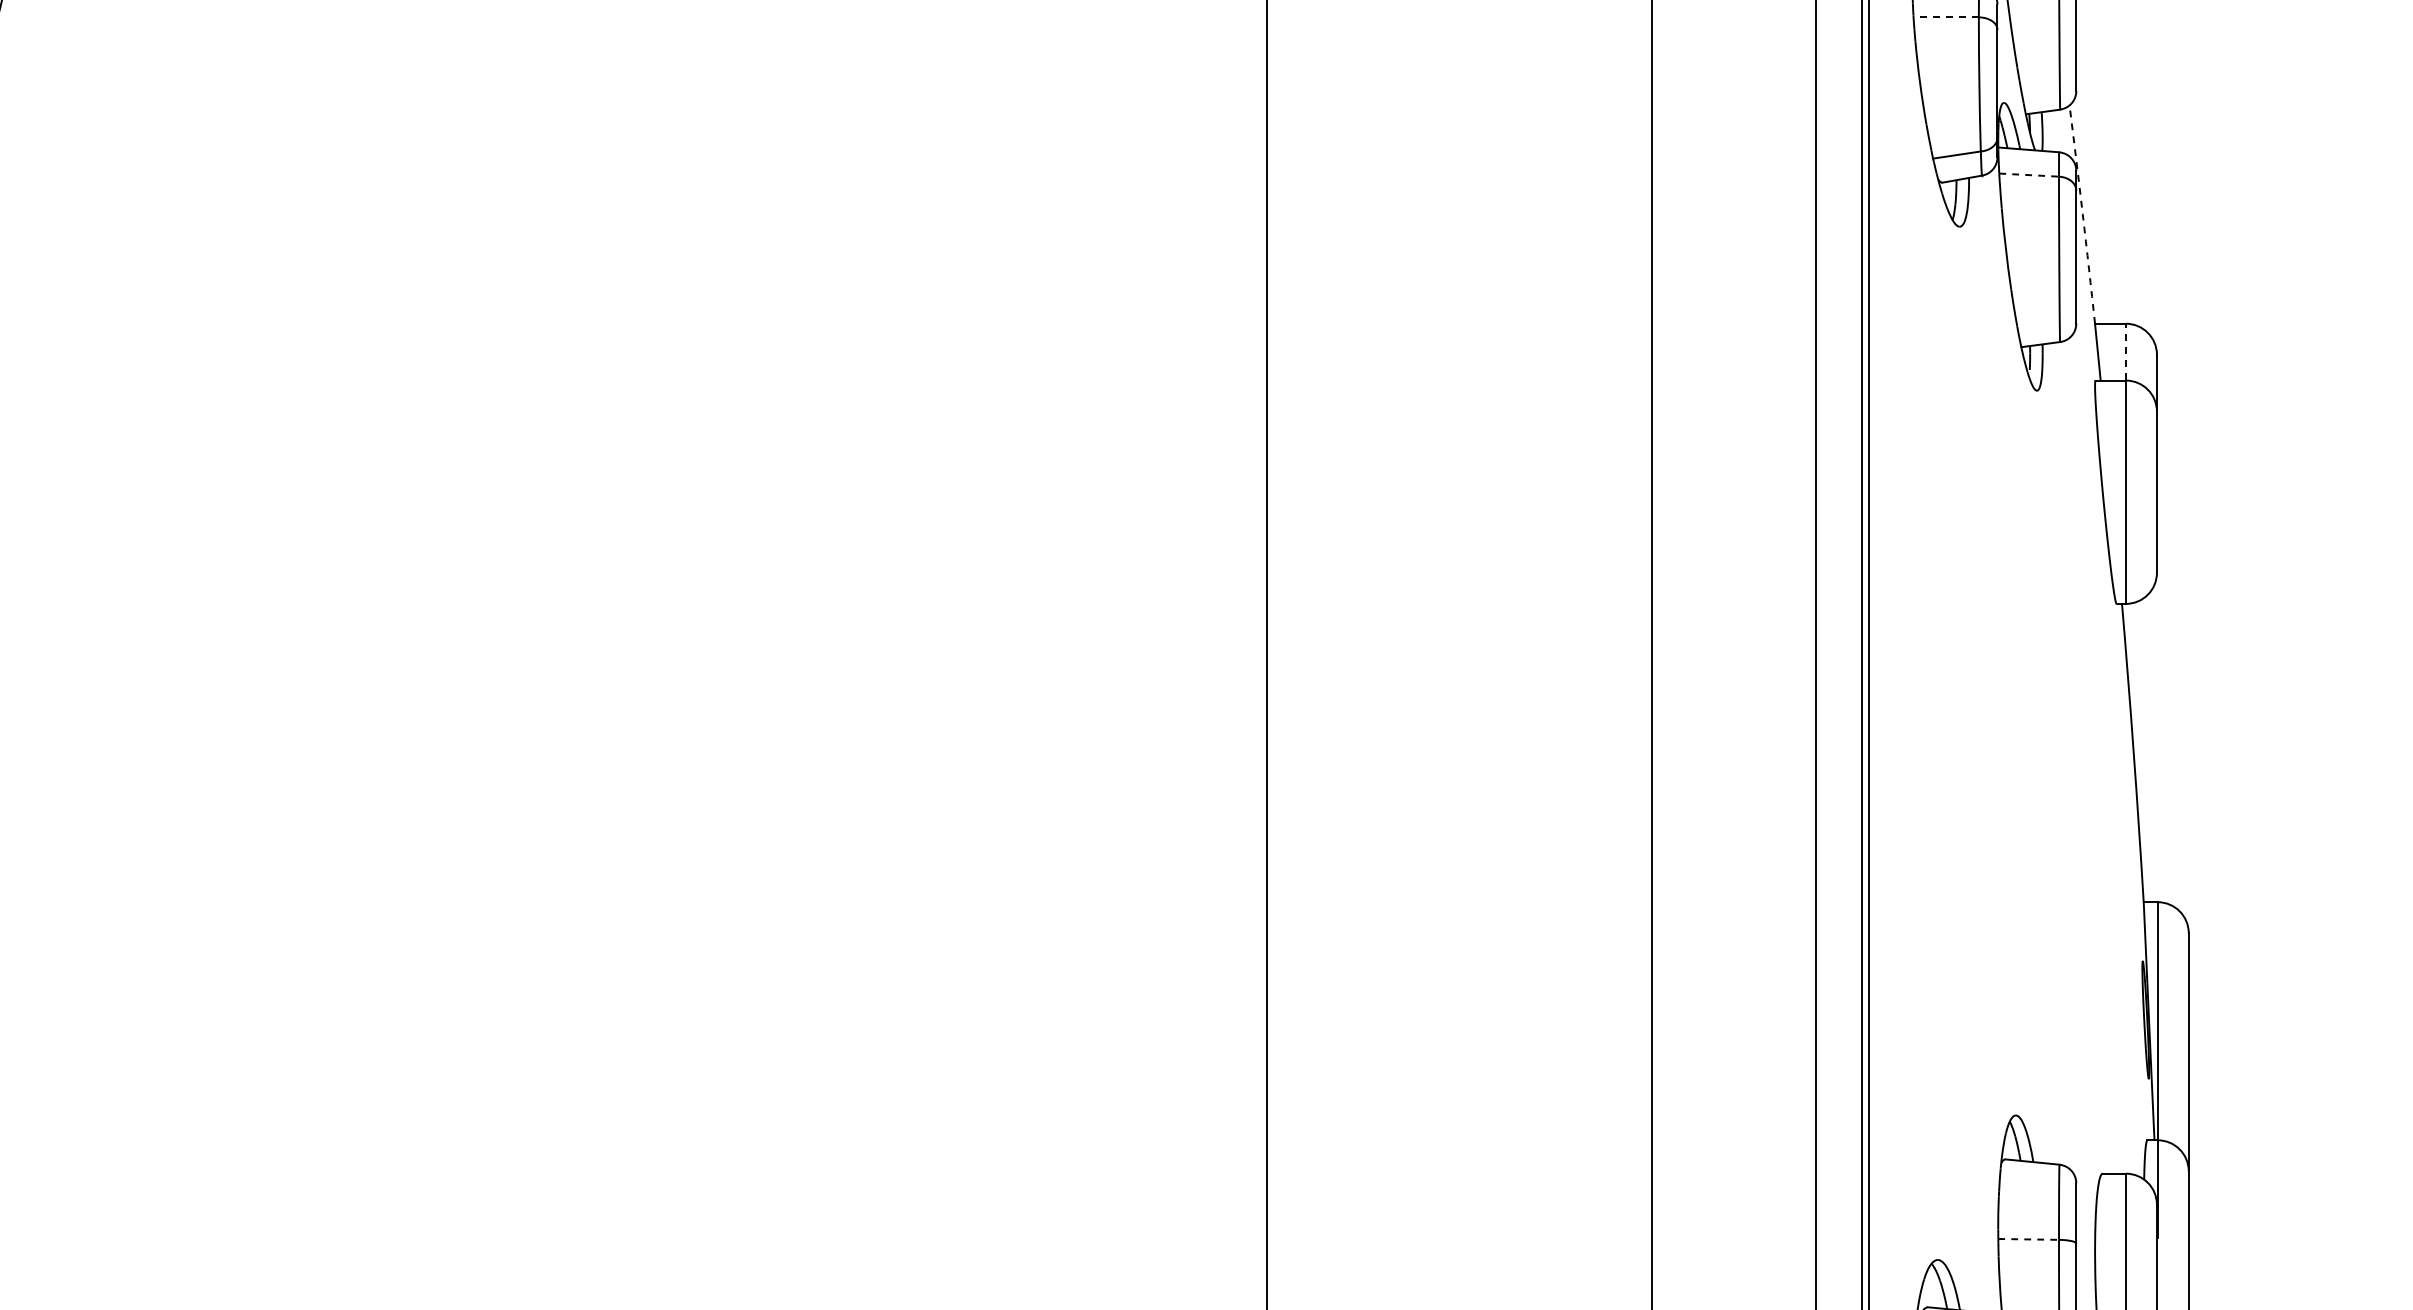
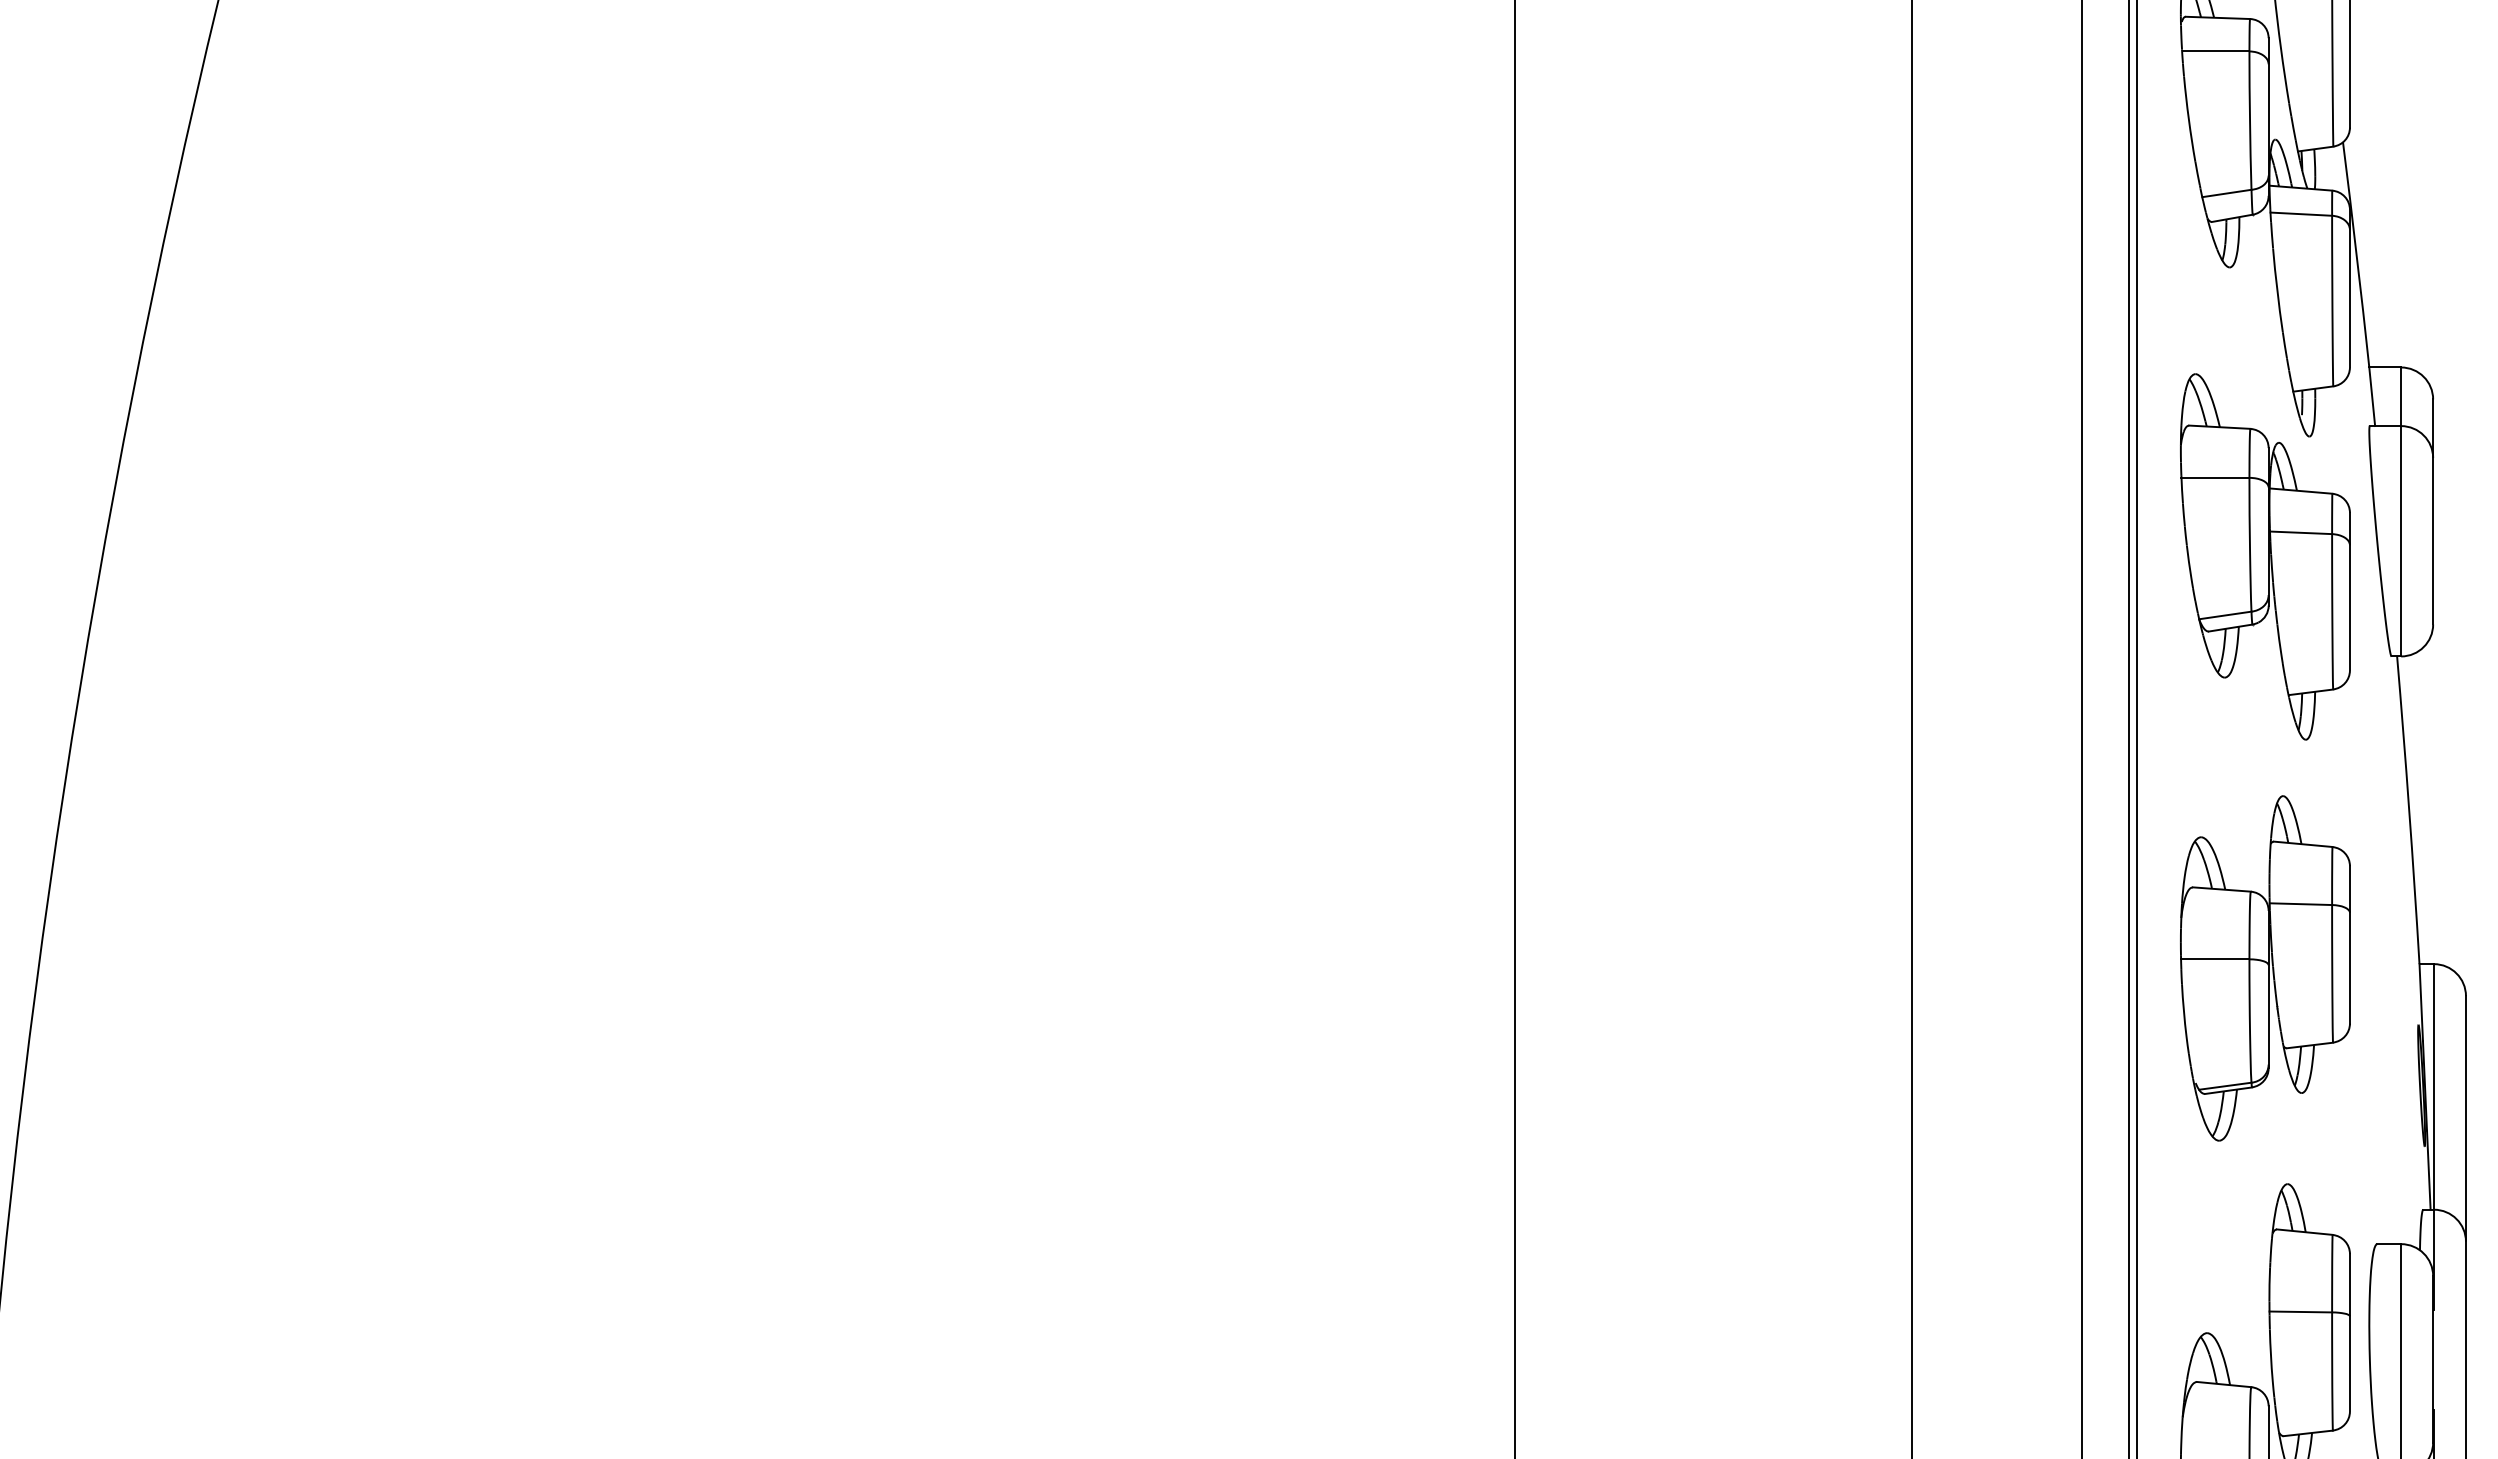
line: (1945, 17) -> (2215, 51), dashed -> solid
line: (2029, 175) -> (2301, 214), dashed -> solid
arc: (2082, 214) -> (2356, 254), dashed -> solid
line: (2126, 351) -> (2401, 396), dashed -> solid
part: (1994, 506) -> (2265, 556), added
part: (1994, 906) -> (2265, 968), added
line: (2029, 1238) -> (2301, 1311), dashed -> solid

